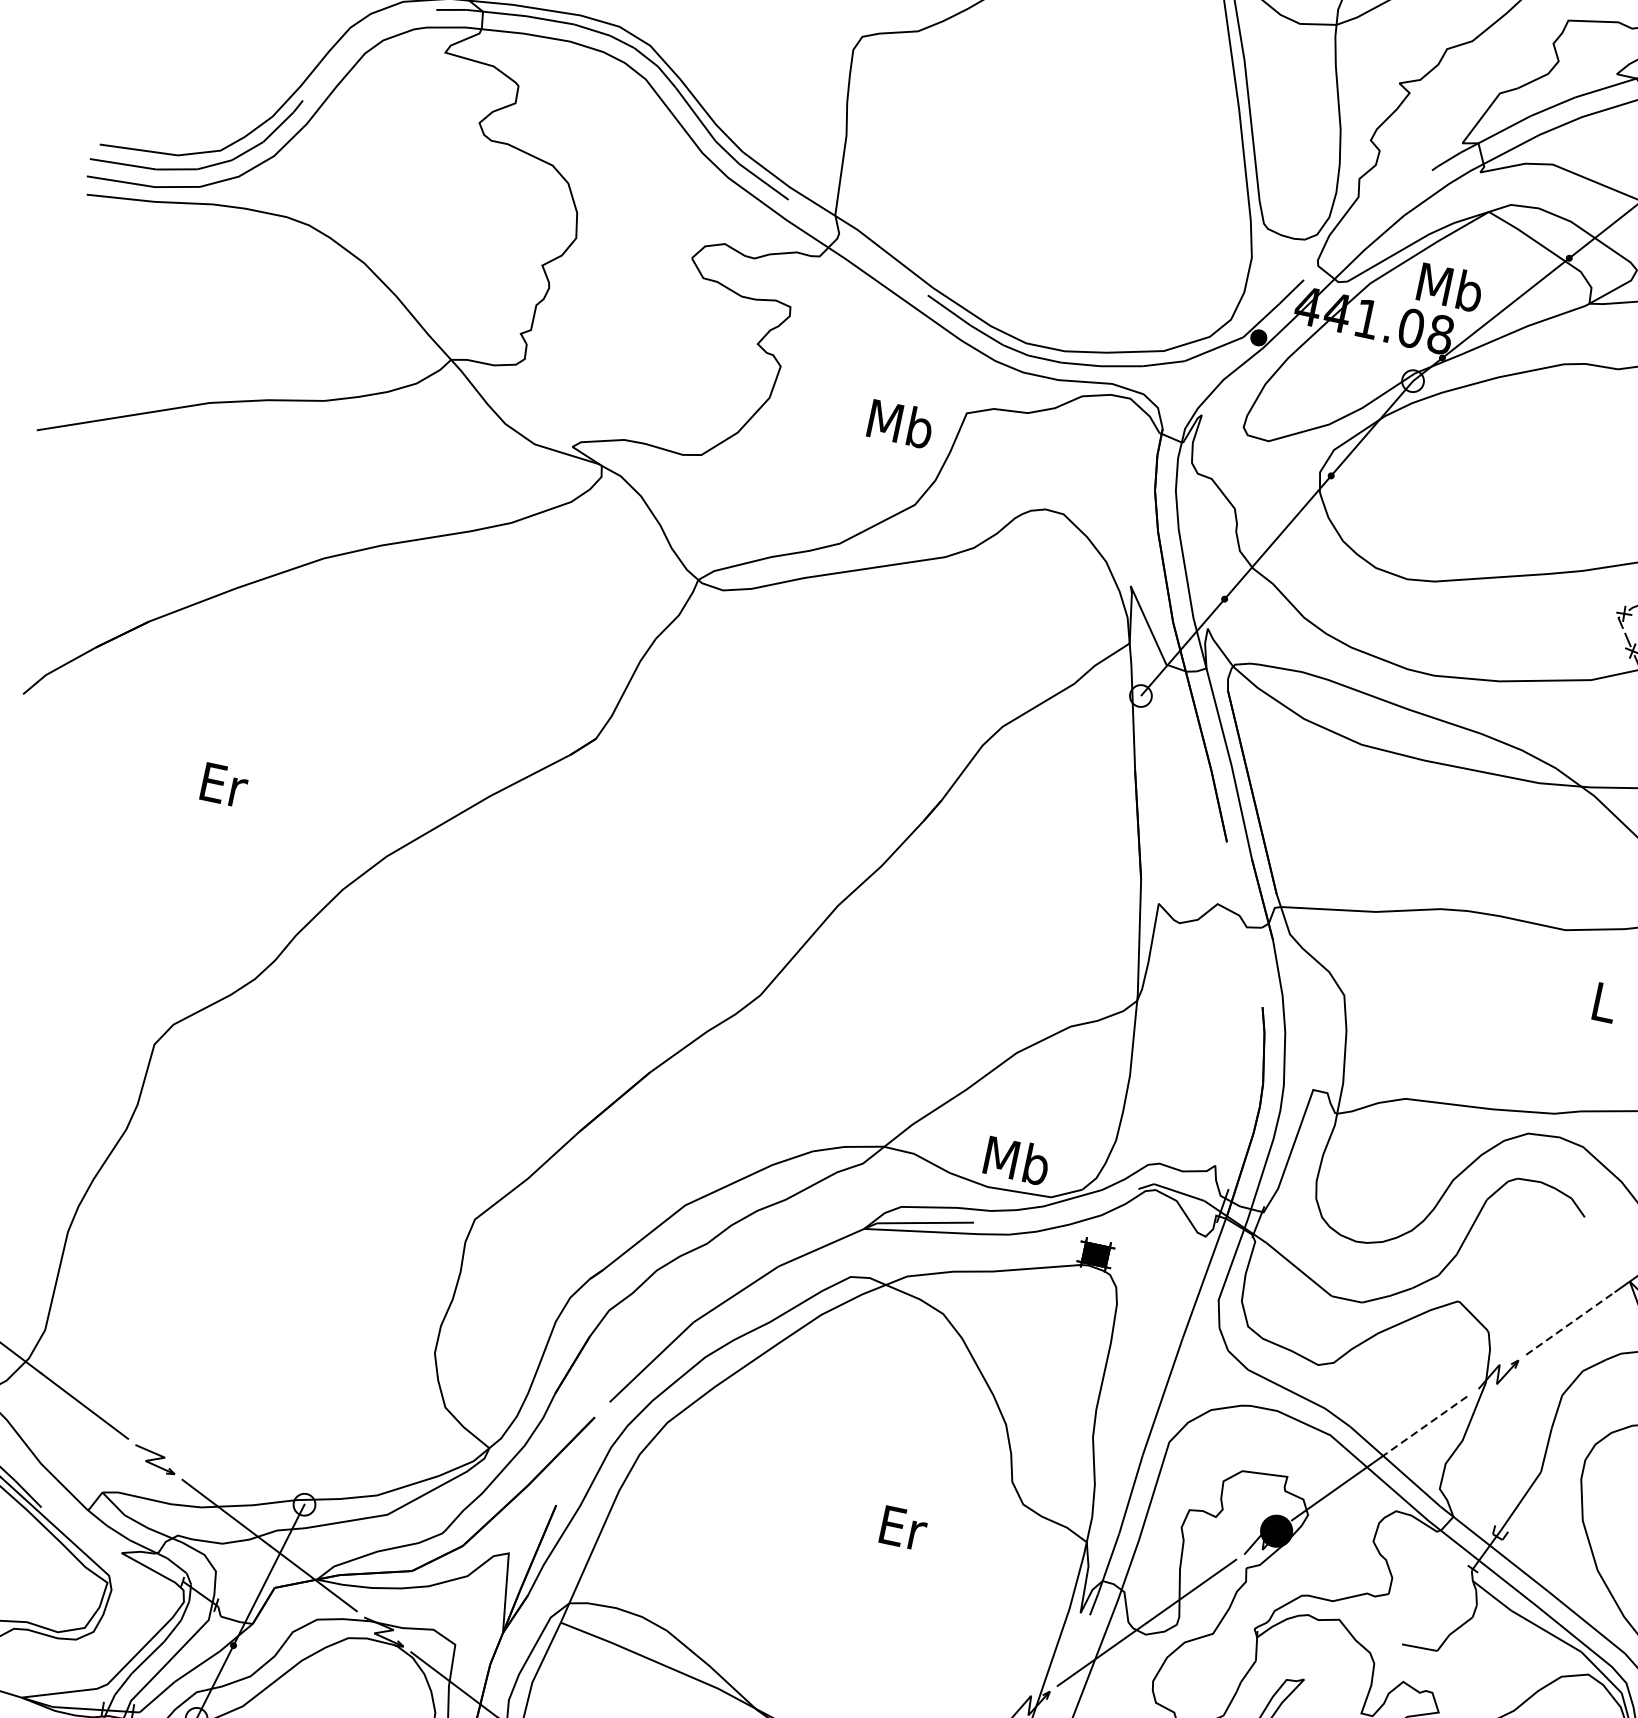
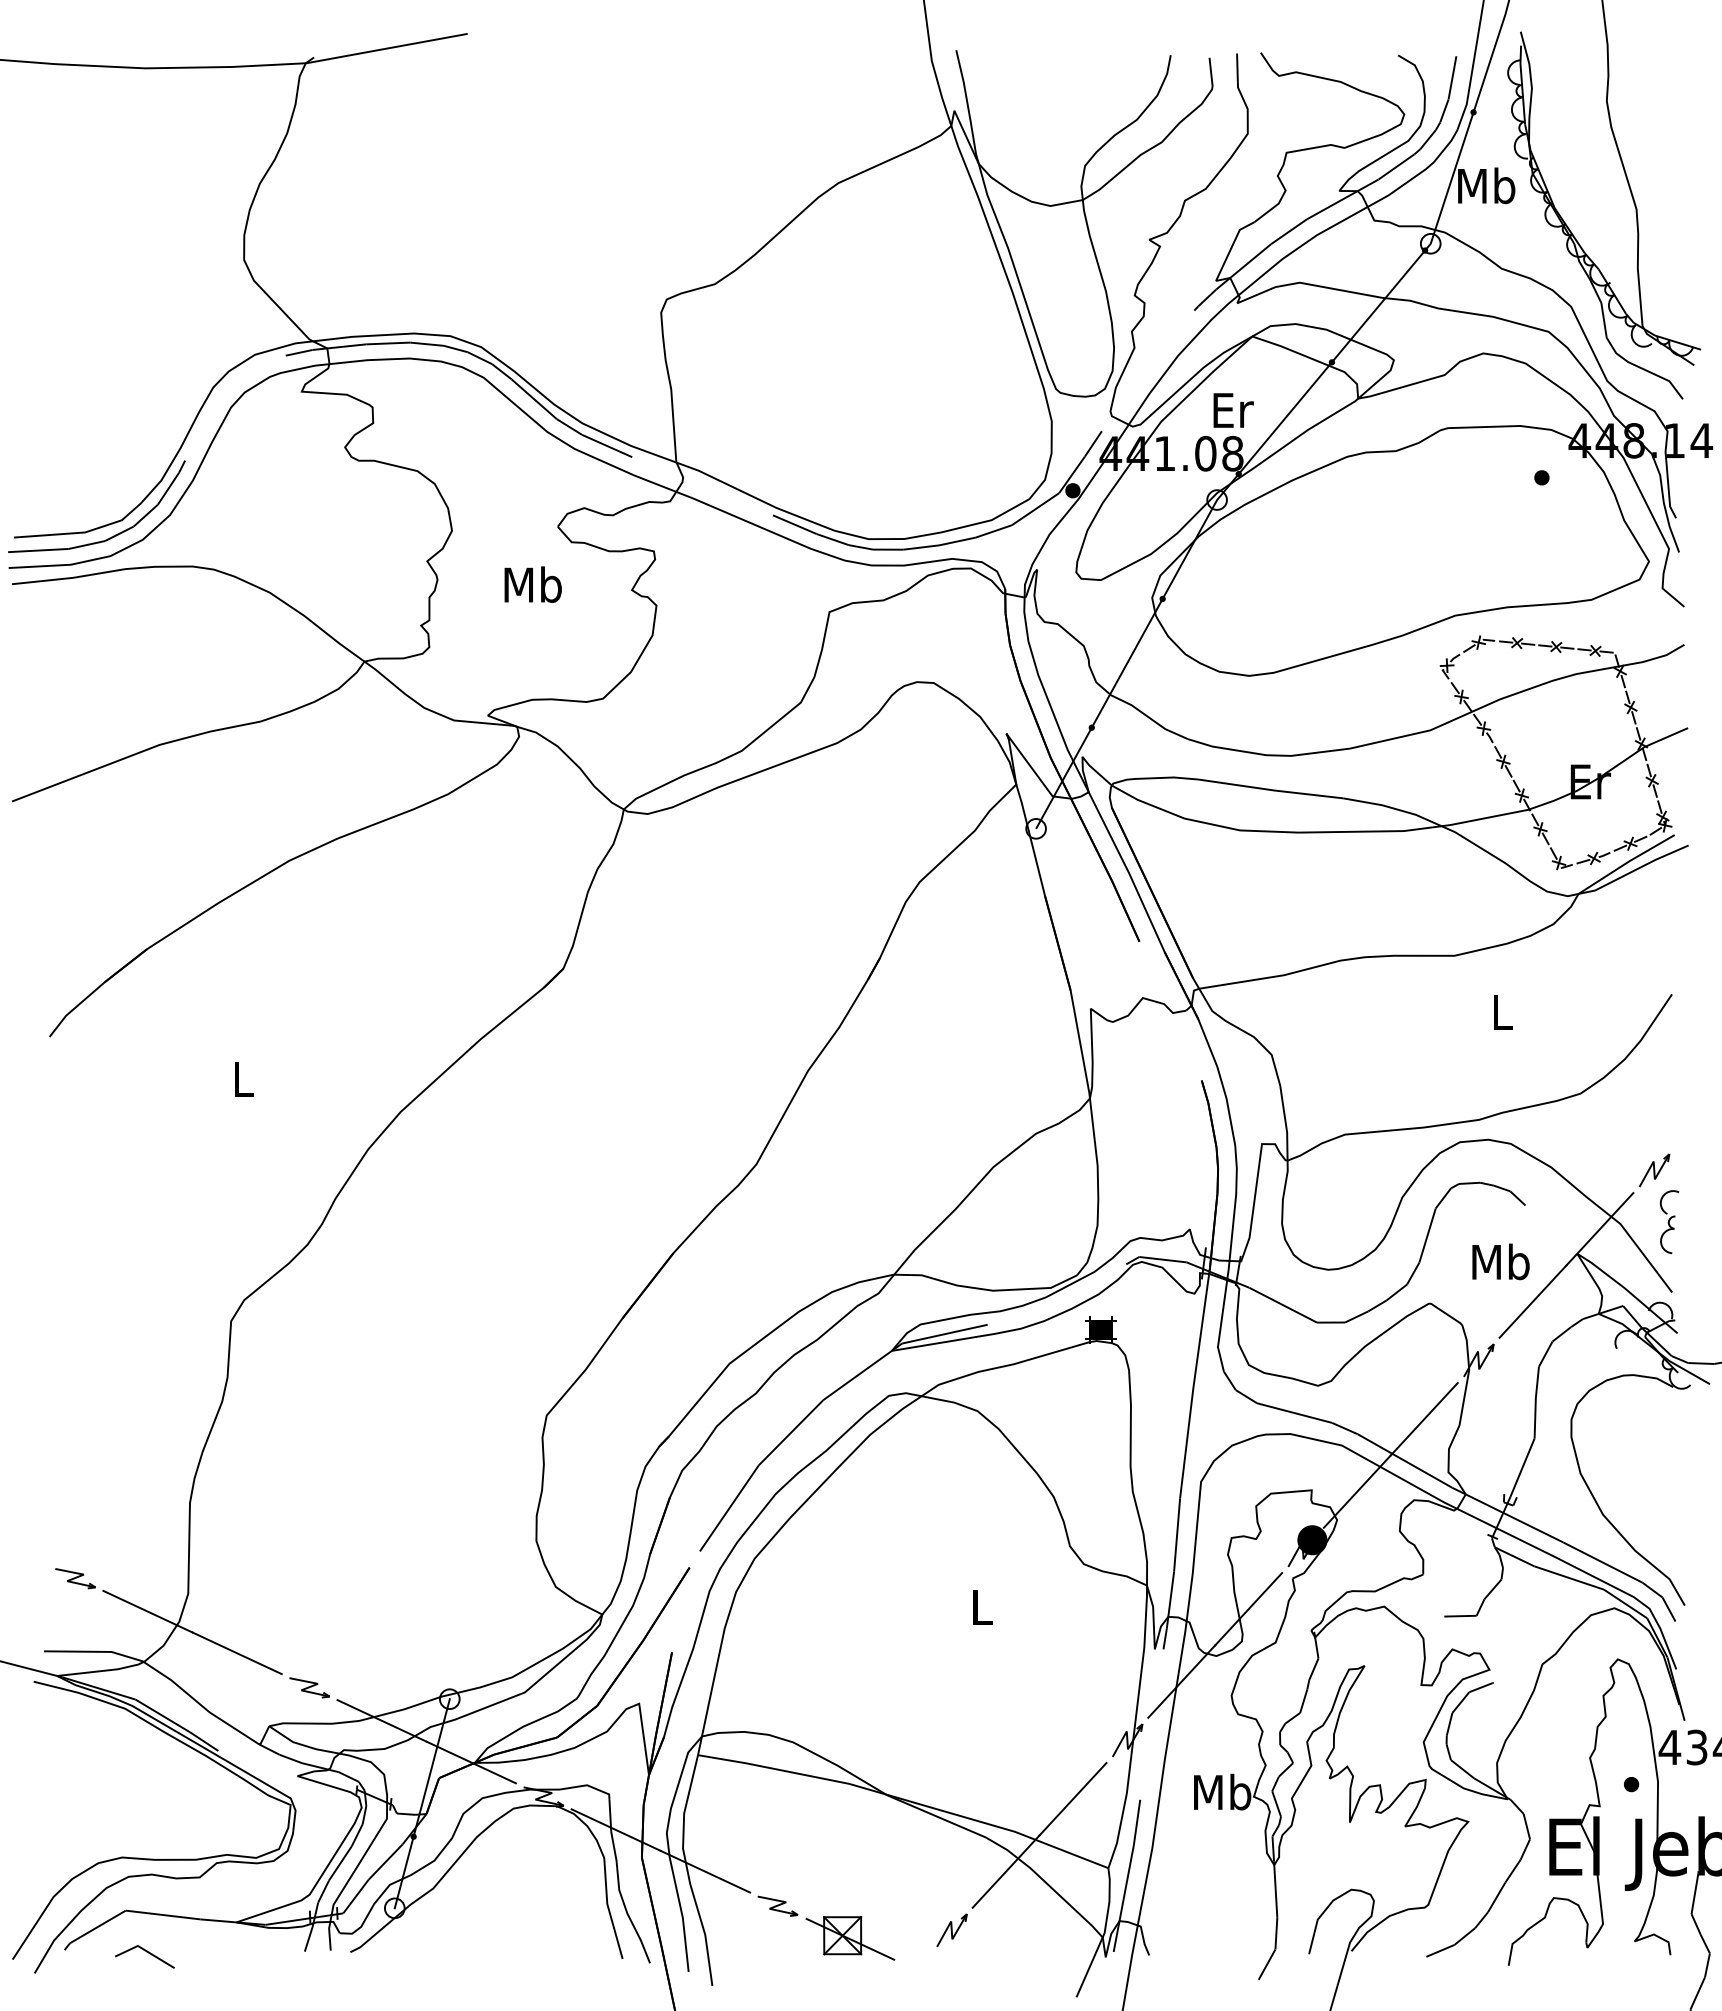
text: (1450, 286) -> (1232, 409), Mb -> Er
text: (900, 423) -> (532, 584), moved
text: (224, 785) -> (244, 1079), Er -> L
text: (1016, 1160) -> (1500, 1261), moved
line: (1571, 1323) -> (1533, 1301), dashed -> solid
line: (1426, 1425) -> (1424, 1418), dashed -> solid
text: (904, 1528) -> (983, 1607), Er -> L

